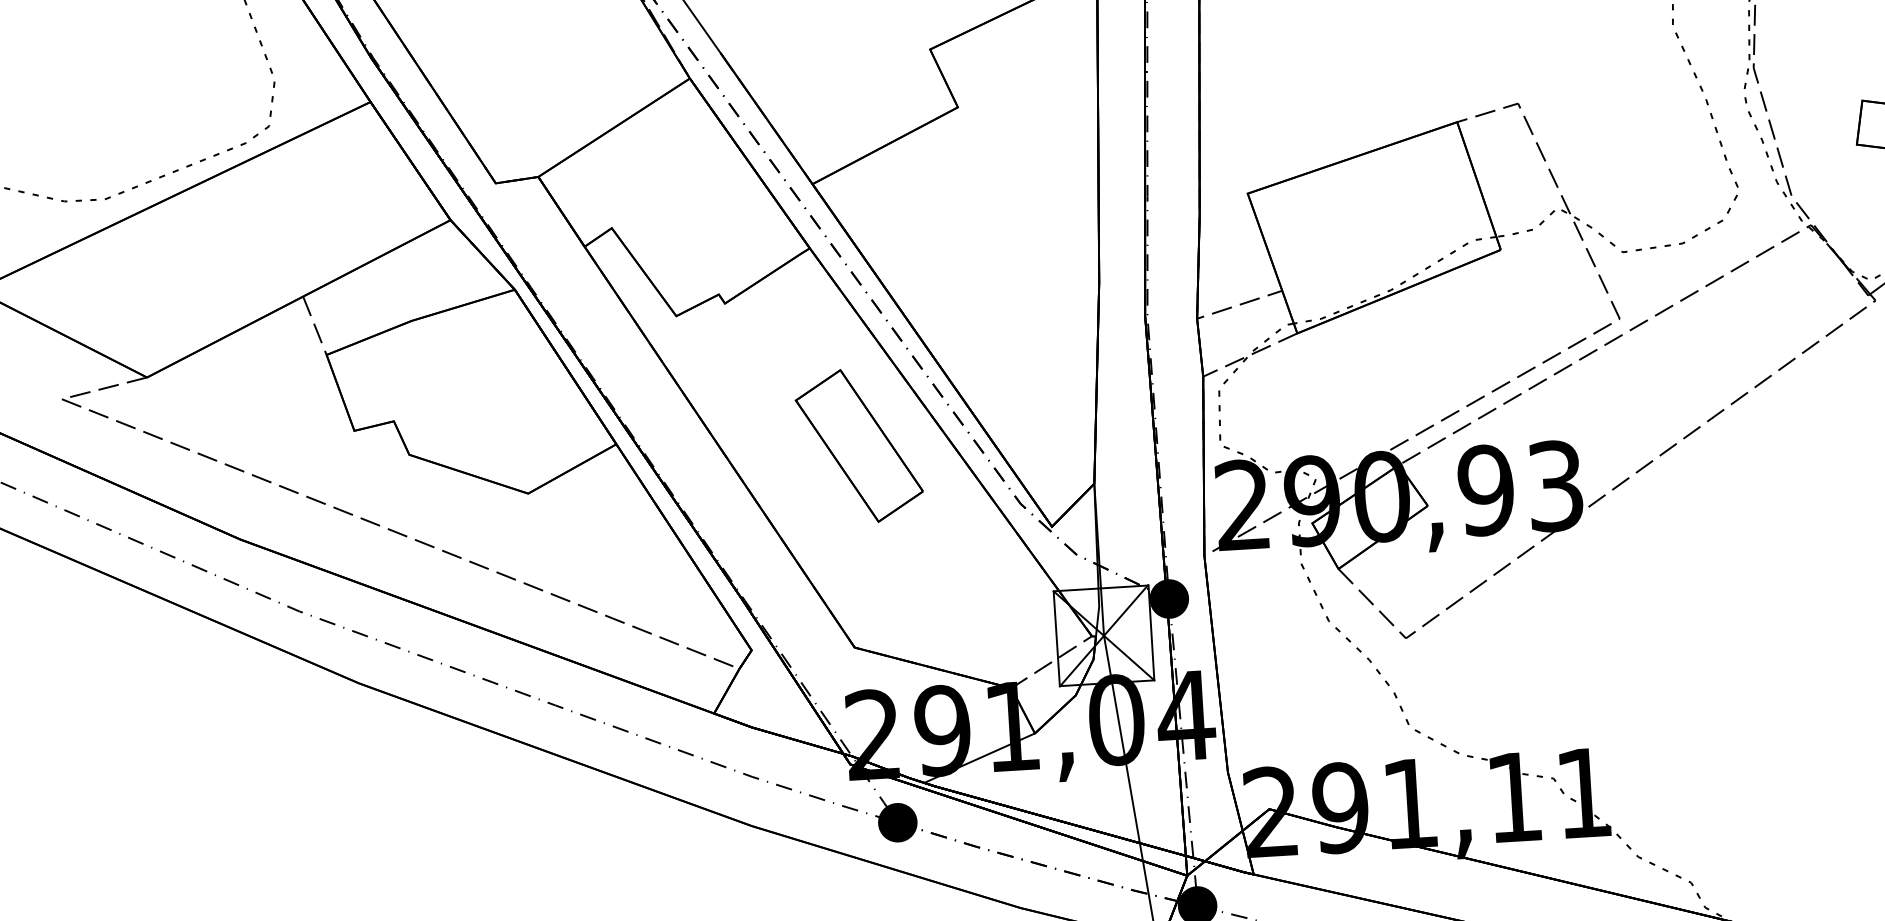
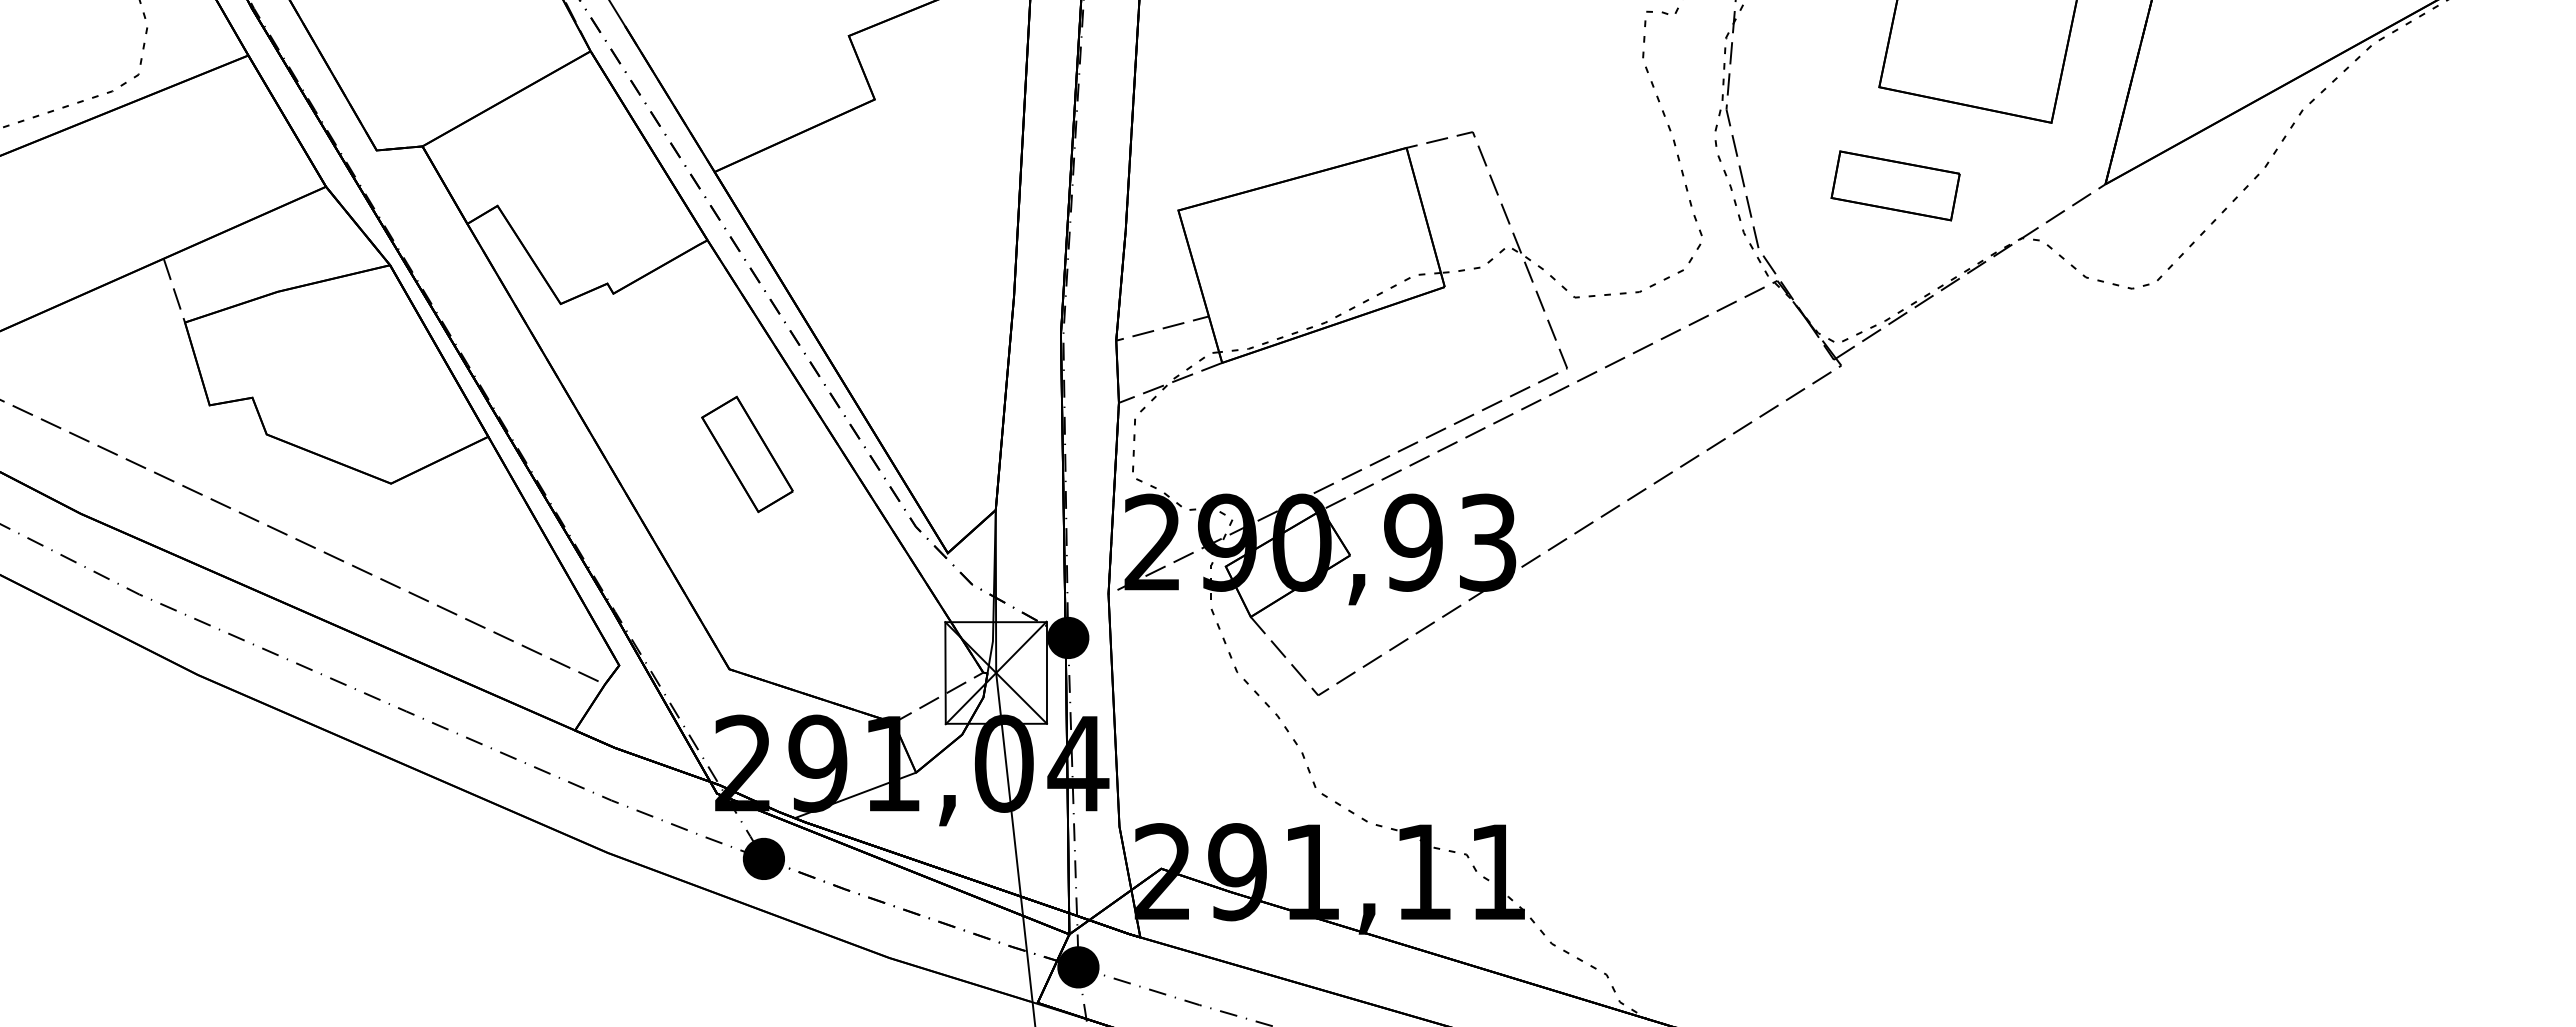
part: (859, 446) -> (747, 454), size x0.7

